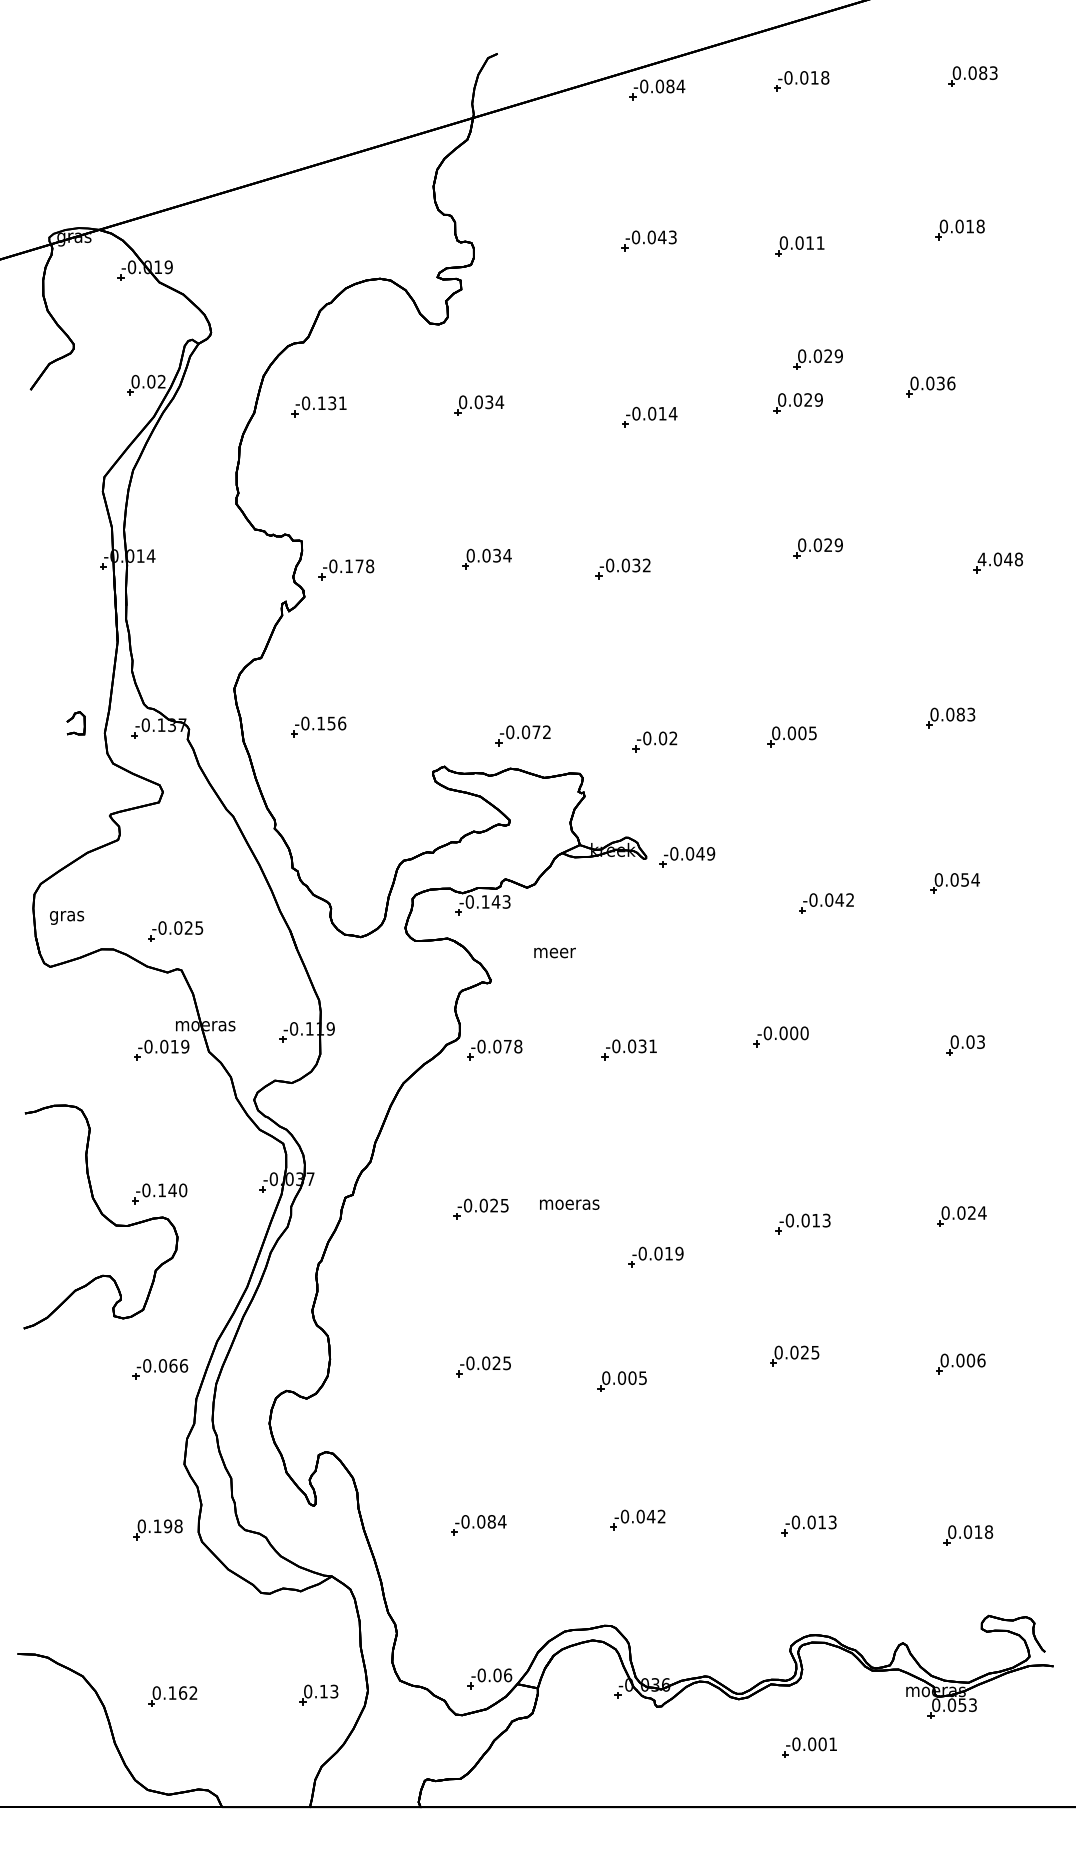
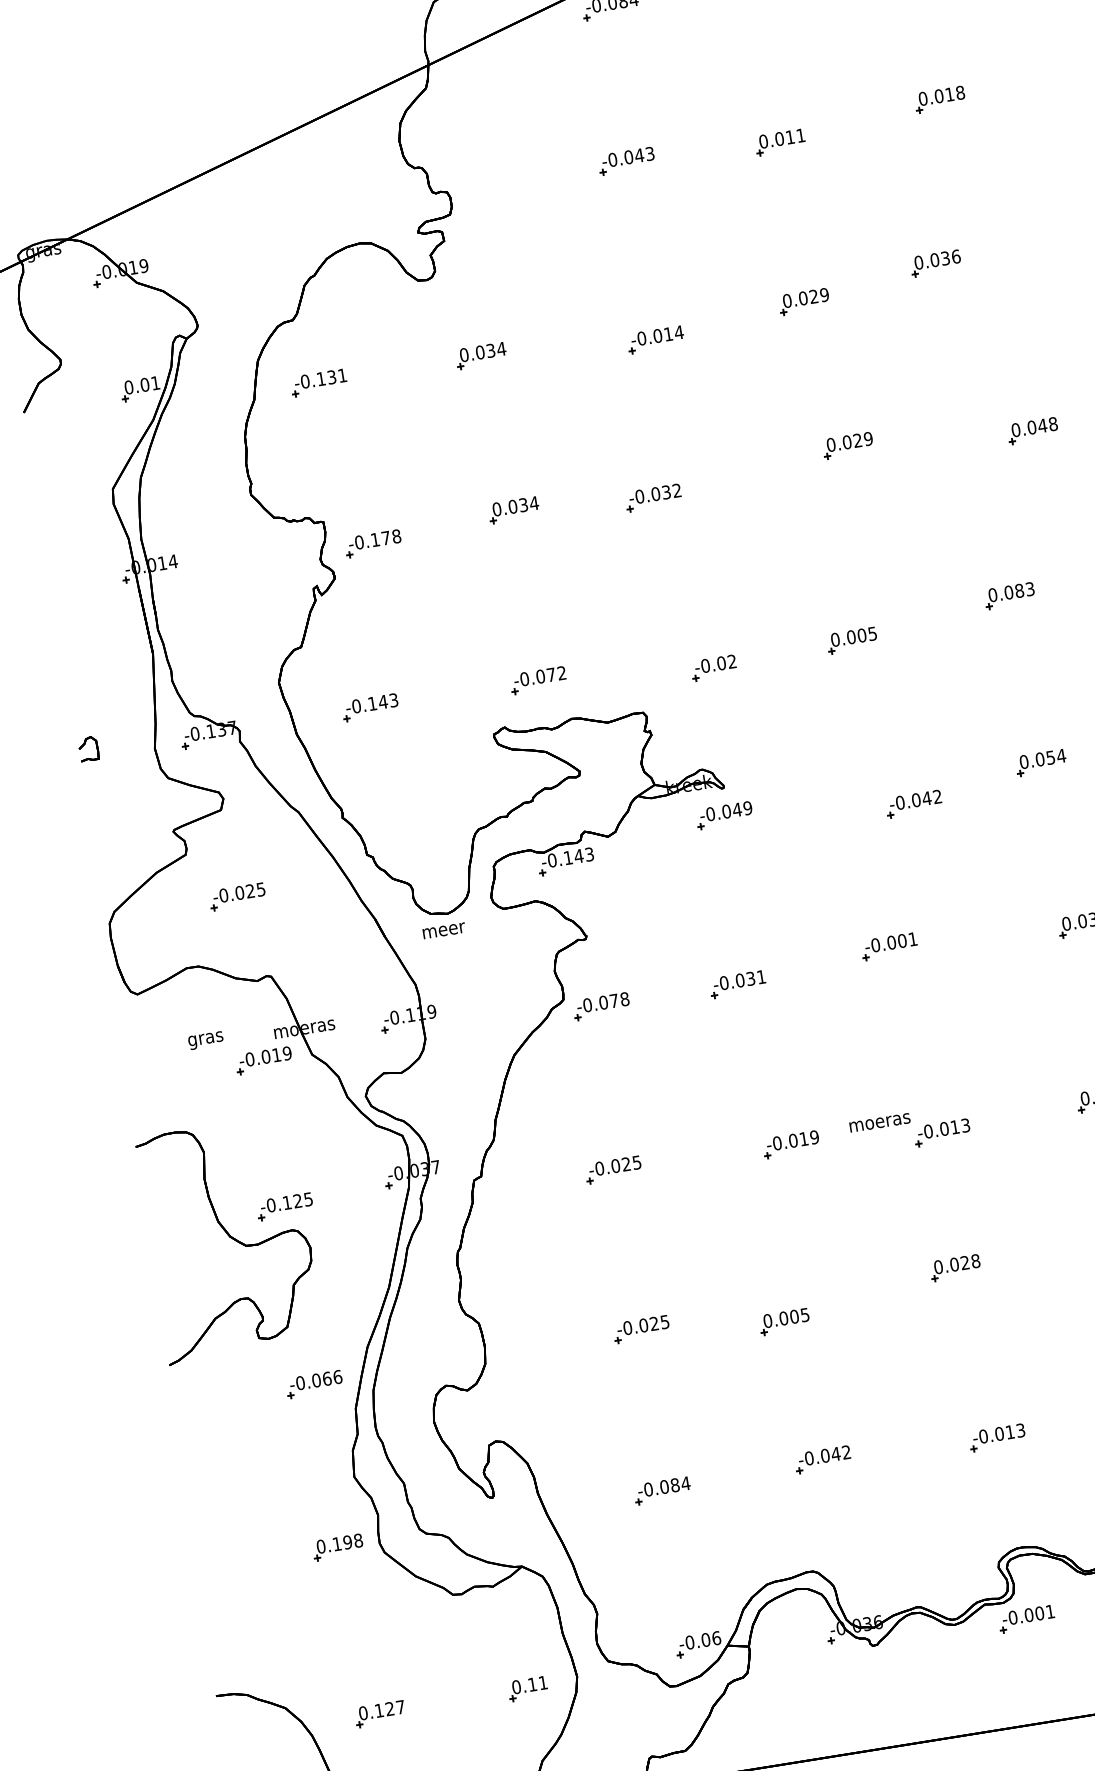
part: (817, 359) -> (816, 254), removed
text: (161, 381) -> (155, 382), 0.02 -> 0.01
text: (981, 559) -> (1015, 430), 4.048 -> 0.048
part: (75, 723) -> (88, 749), moved
text: (336, 723) -> (388, 701), -0.156 -> -0.143
part: (522, 735) -> (537, 680), moved
part: (687, 857) -> (724, 815), moved
text: (67, 917) -> (206, 1040), moved
part: (175, 931) -> (237, 896), moved
text: (554, 952) -> (443, 930), moved
text: (804, 1033) -> (912, 939), -0.000 -> -0.001
text: (177, 1190) -> (302, 1200), -0.140 -> -0.125
text: (569, 1204) -> (879, 1122), moved
part: (655, 1256) -> (790, 1144), moved
text: (815, 1352) -> (975, 1261), 0.025 -> 0.028
text: (334, 1691) -> (543, 1682), 0.13 -> 0.11
text: (188, 1692) -> (395, 1707), 0.162 -> 0.127
part: (809, 1747) -> (1026, 1618), moved

